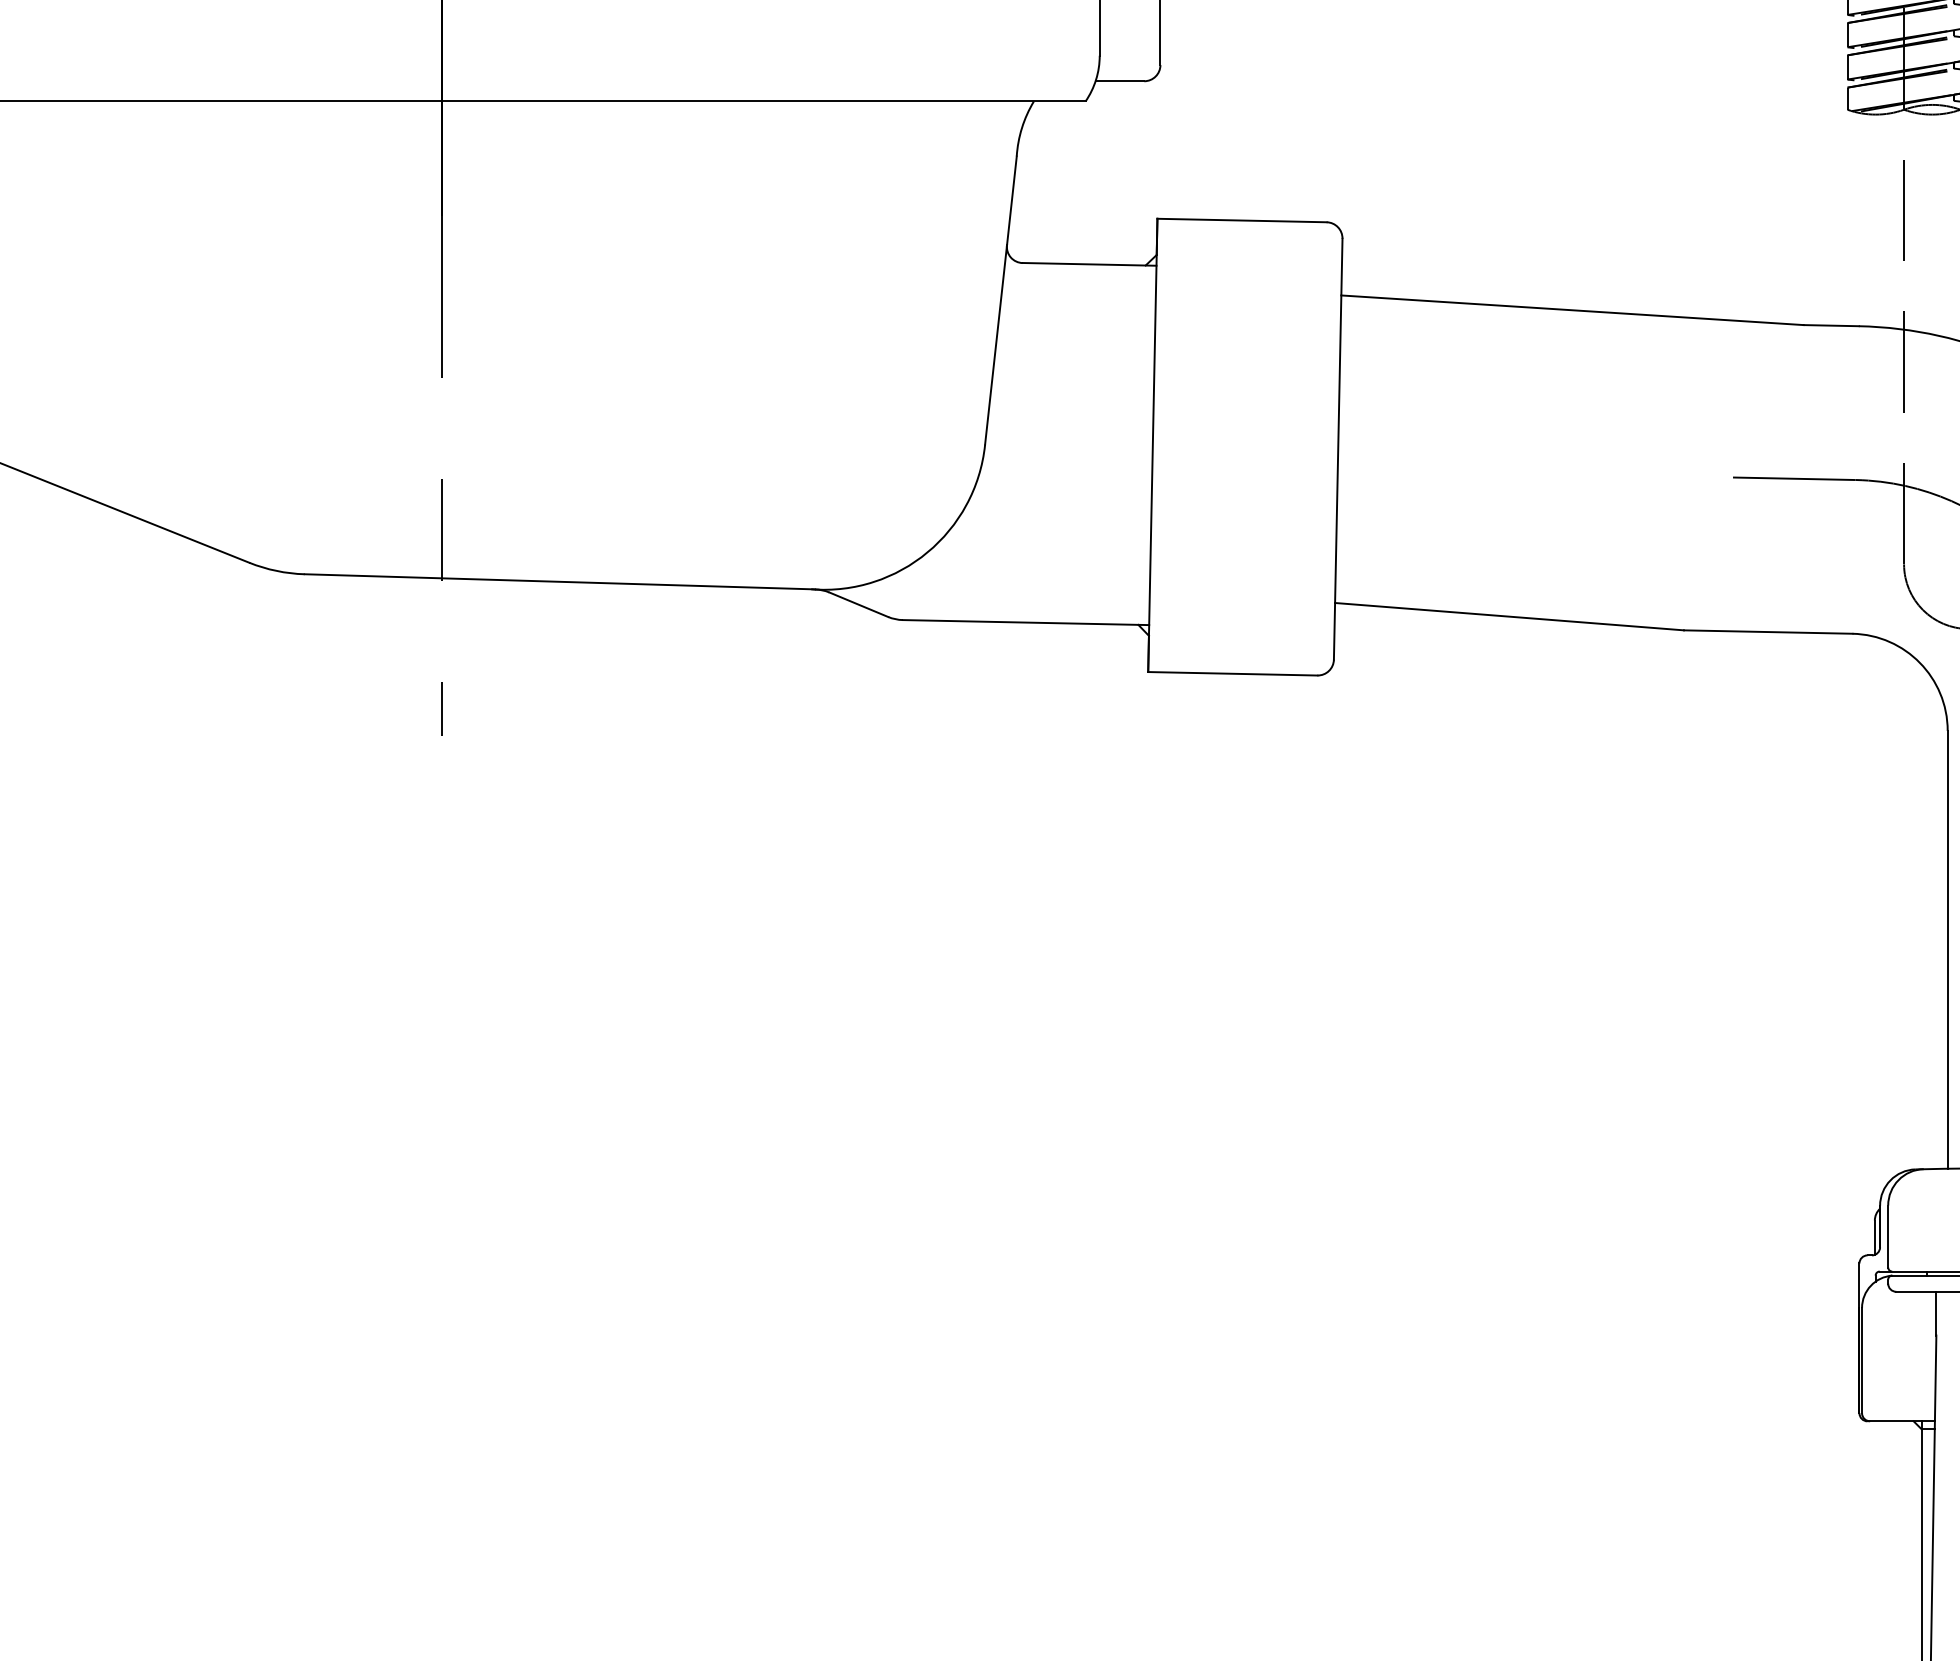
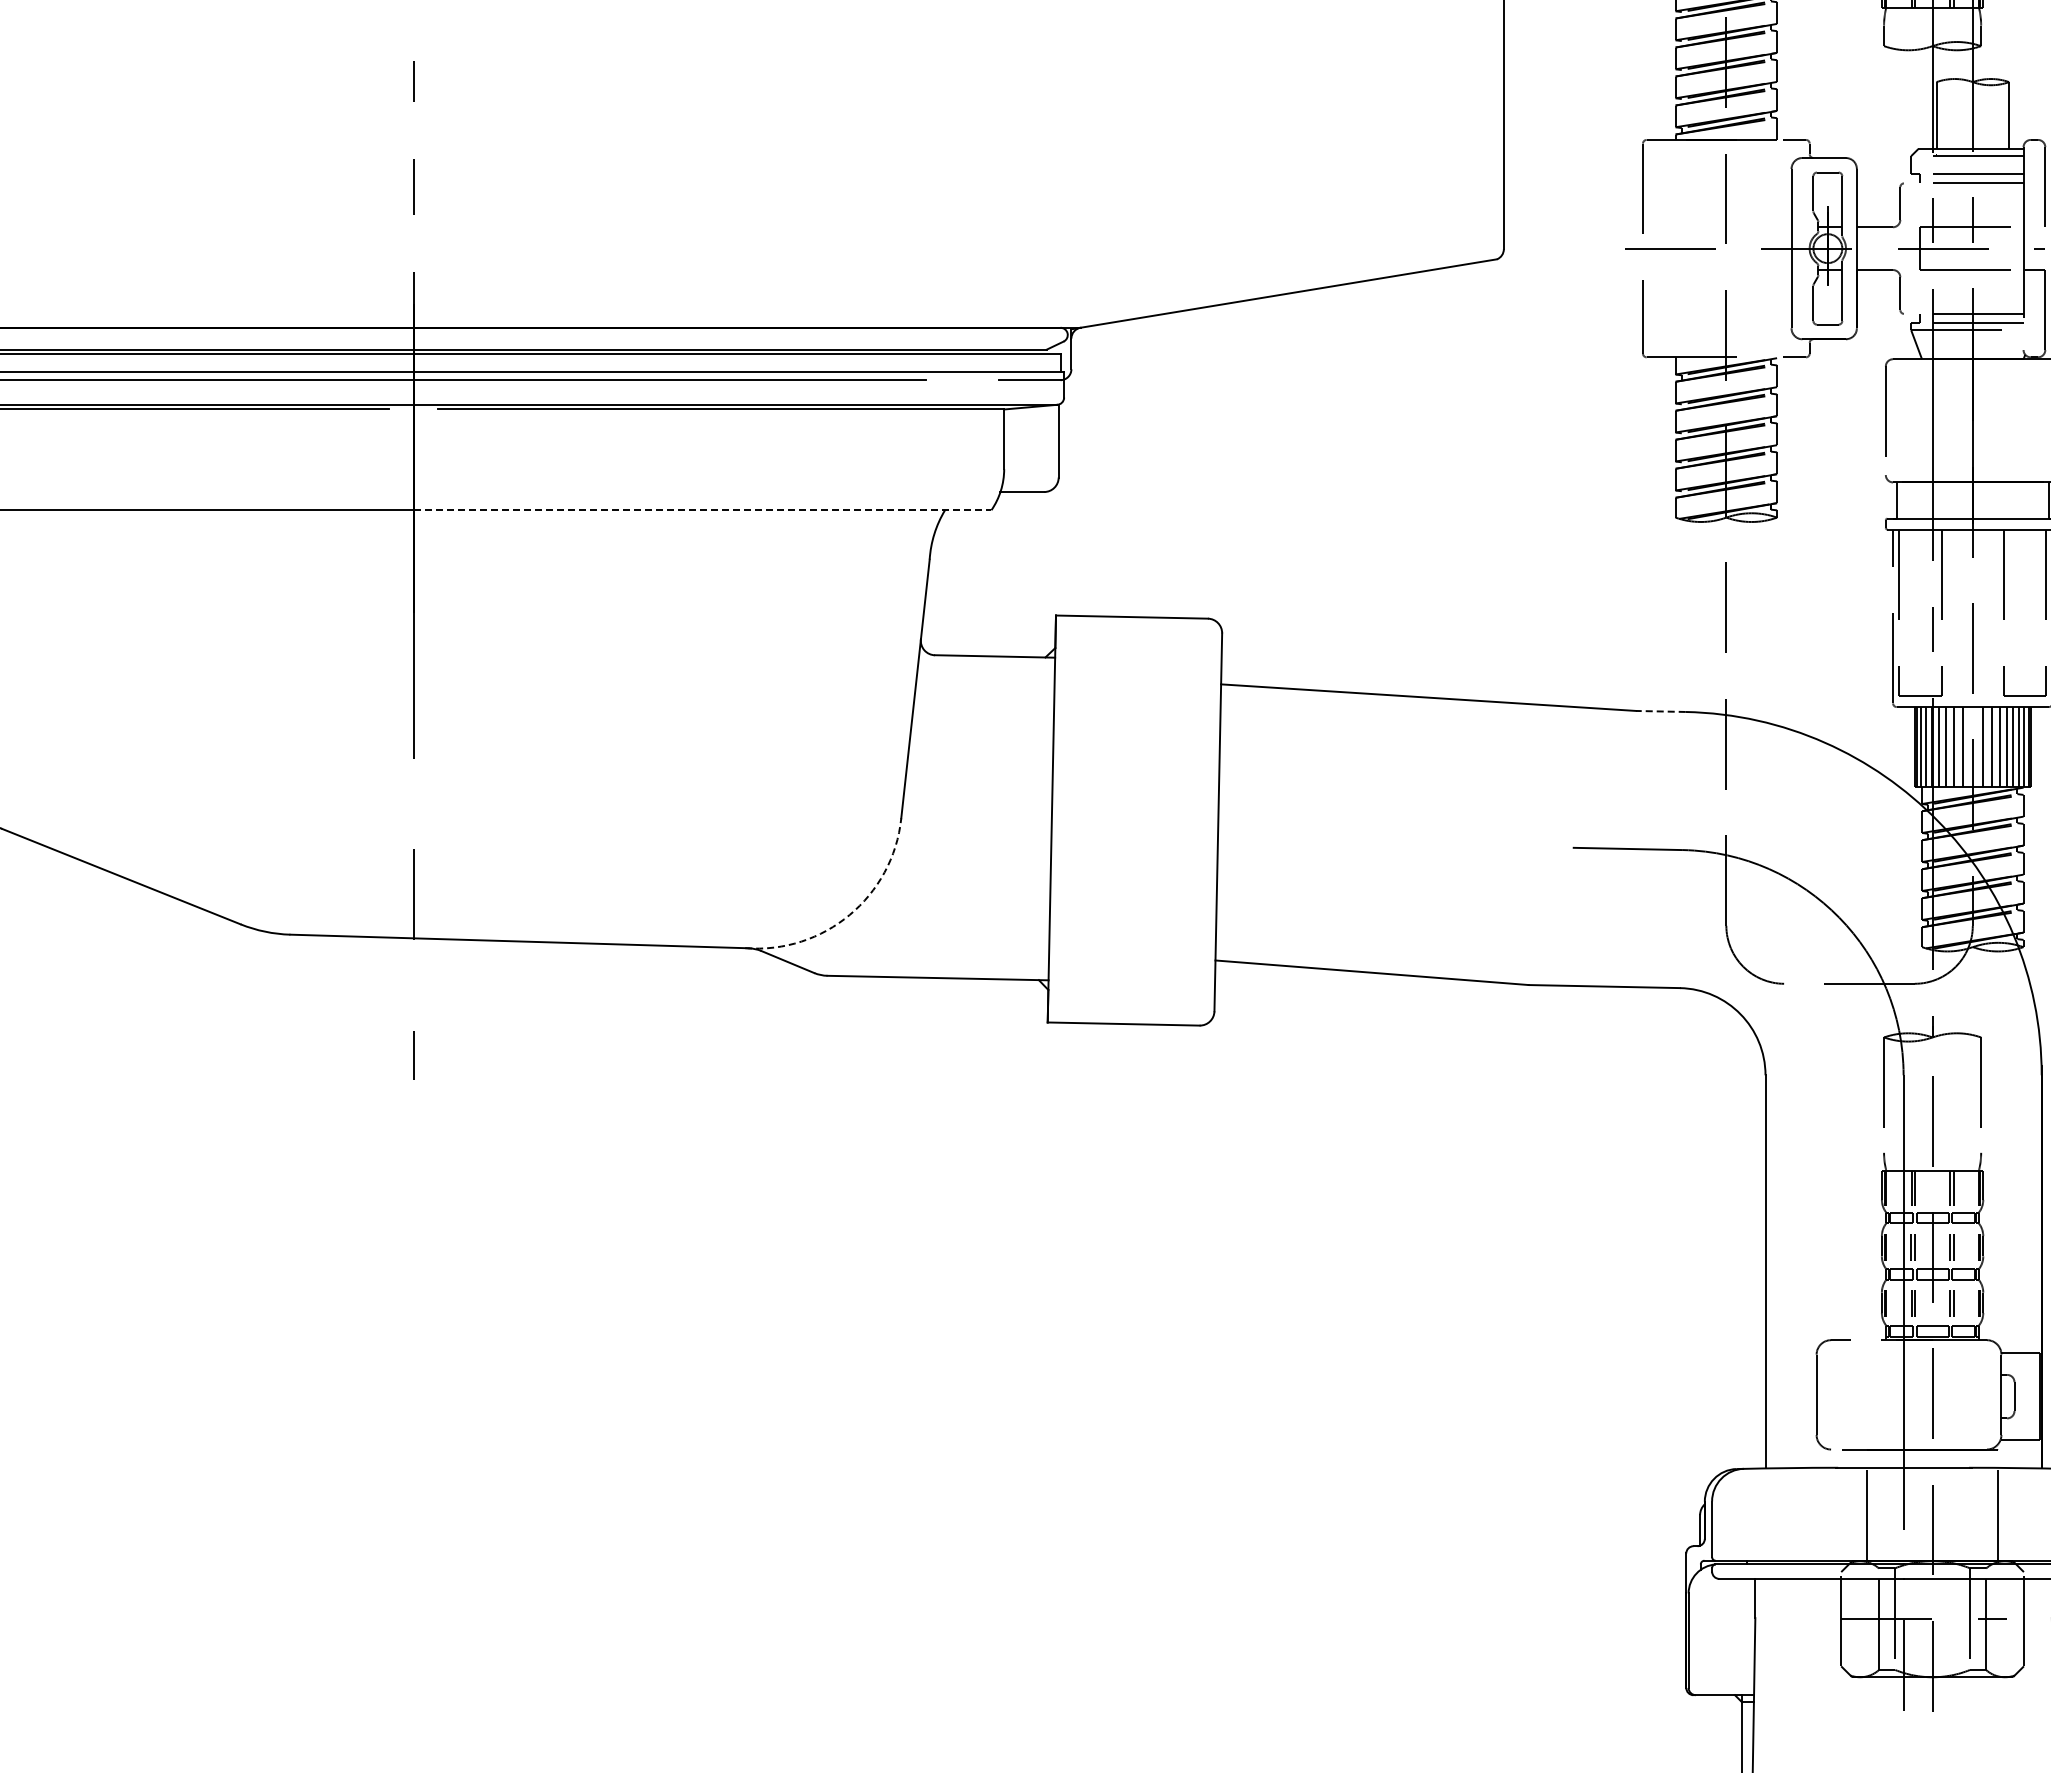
line: (763, 101) -> (702, 510), solid -> dashed
line: (1830, 325) -> (1660, 711), solid -> dashed
arc: (927, 552) -> (849, 915), solid -> dashed

